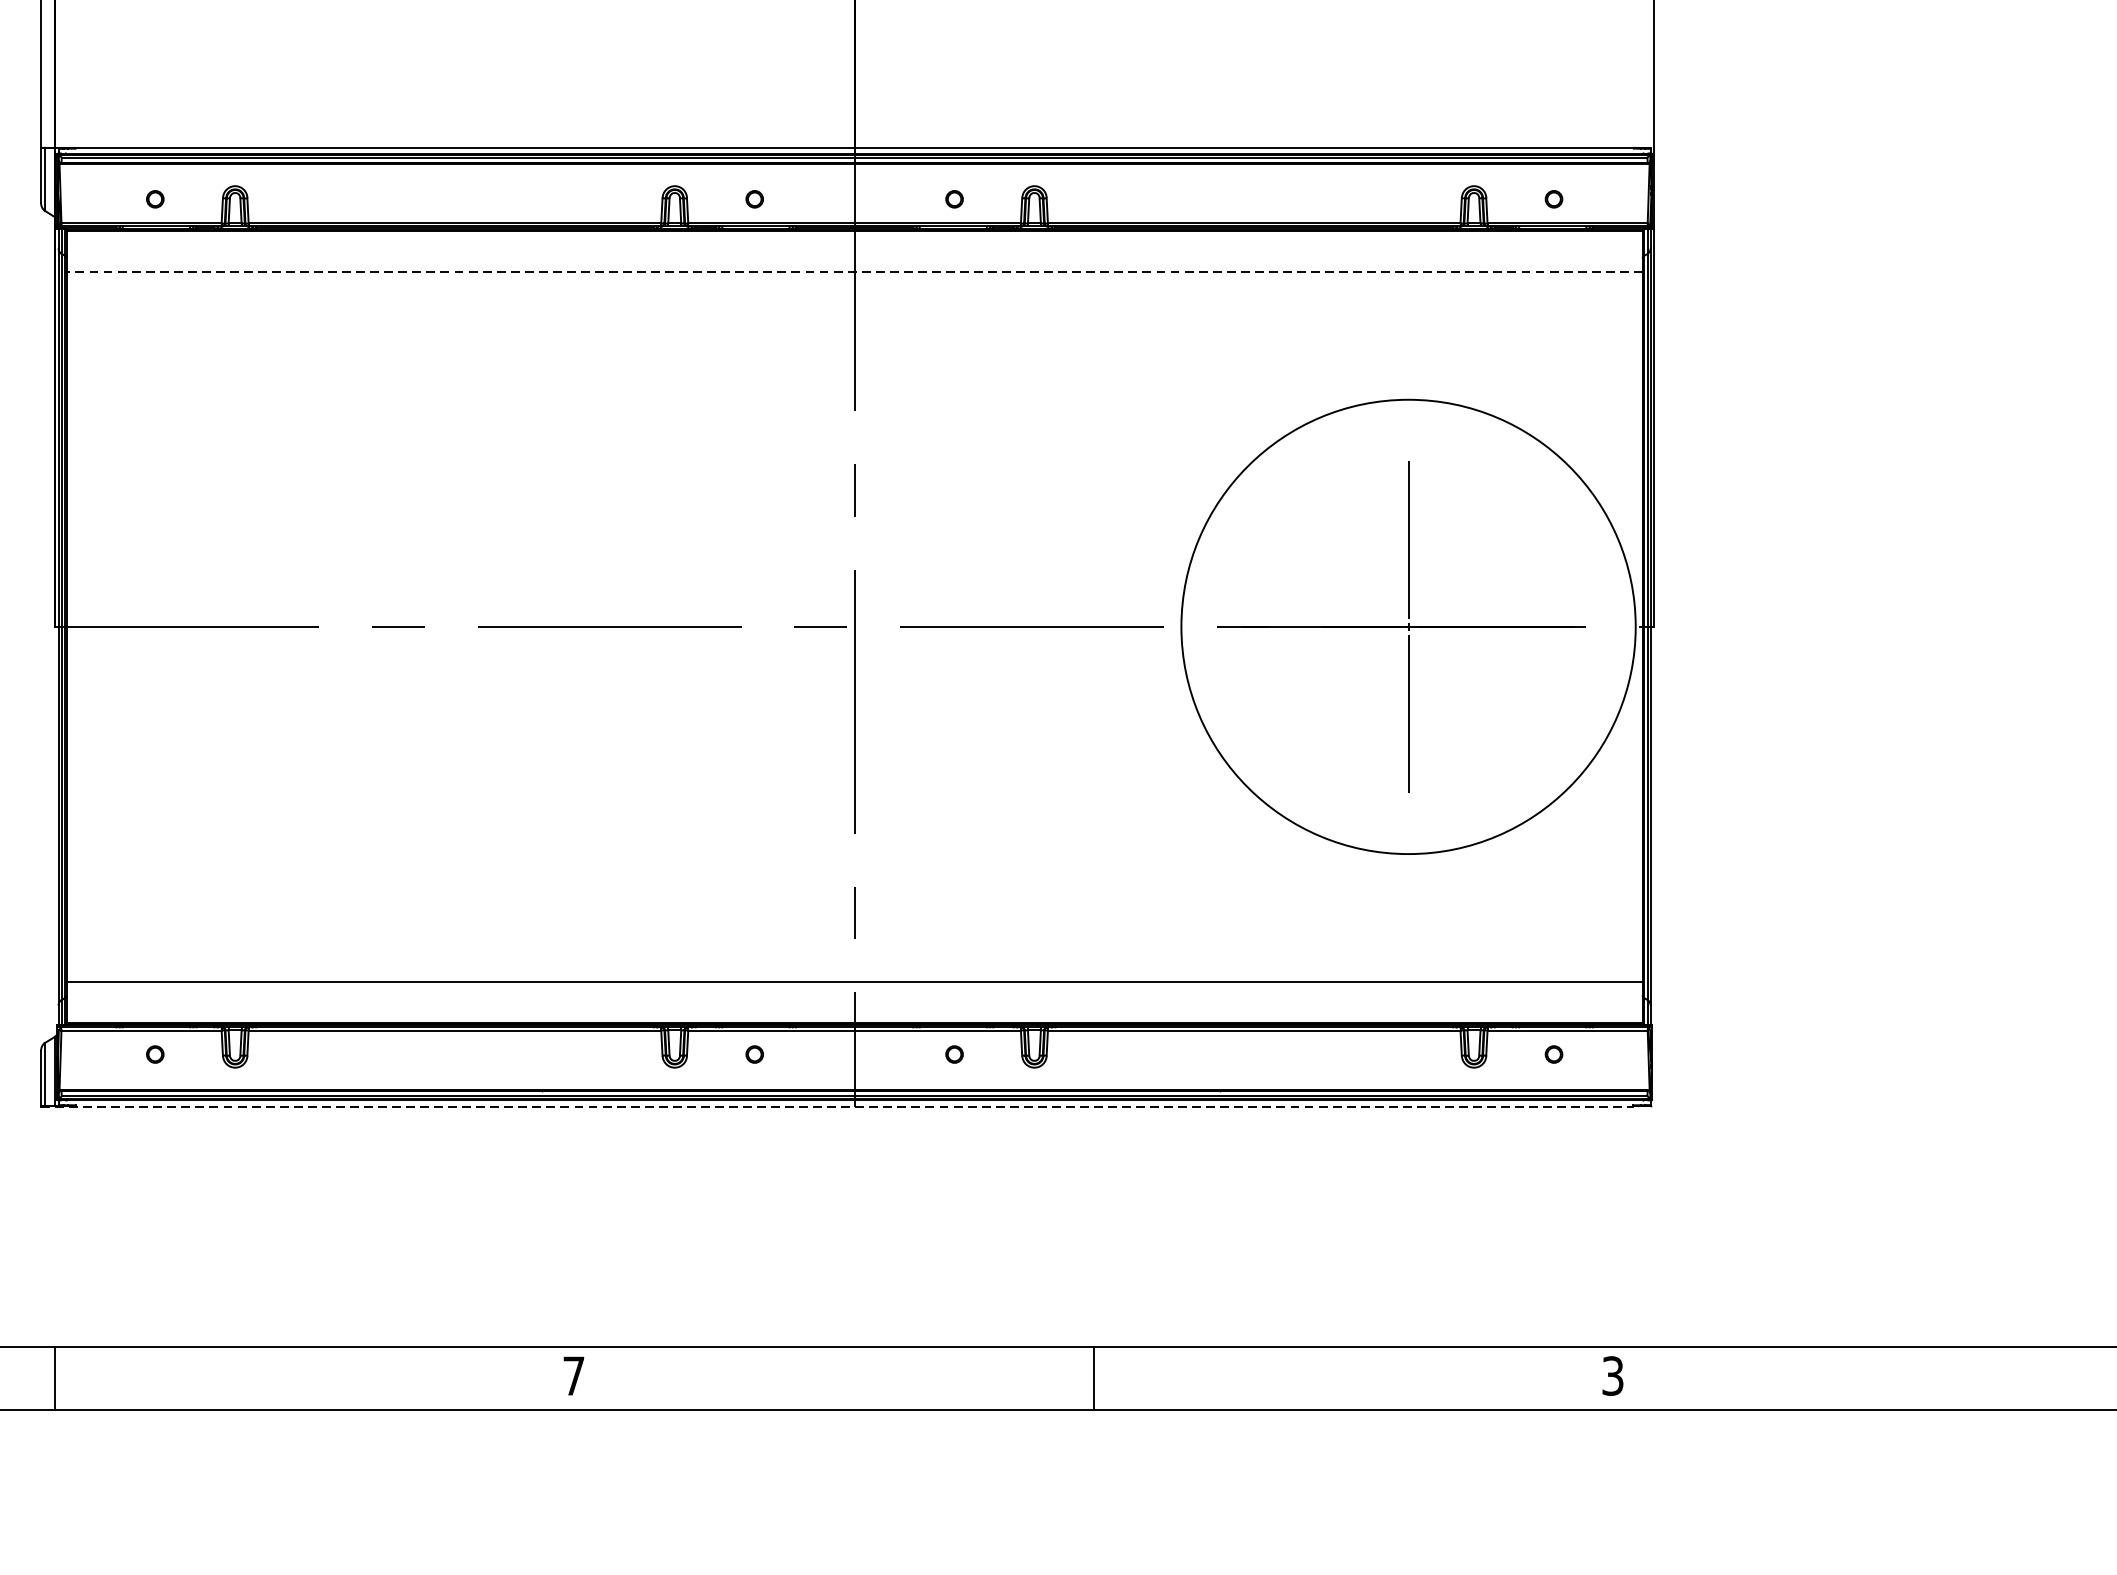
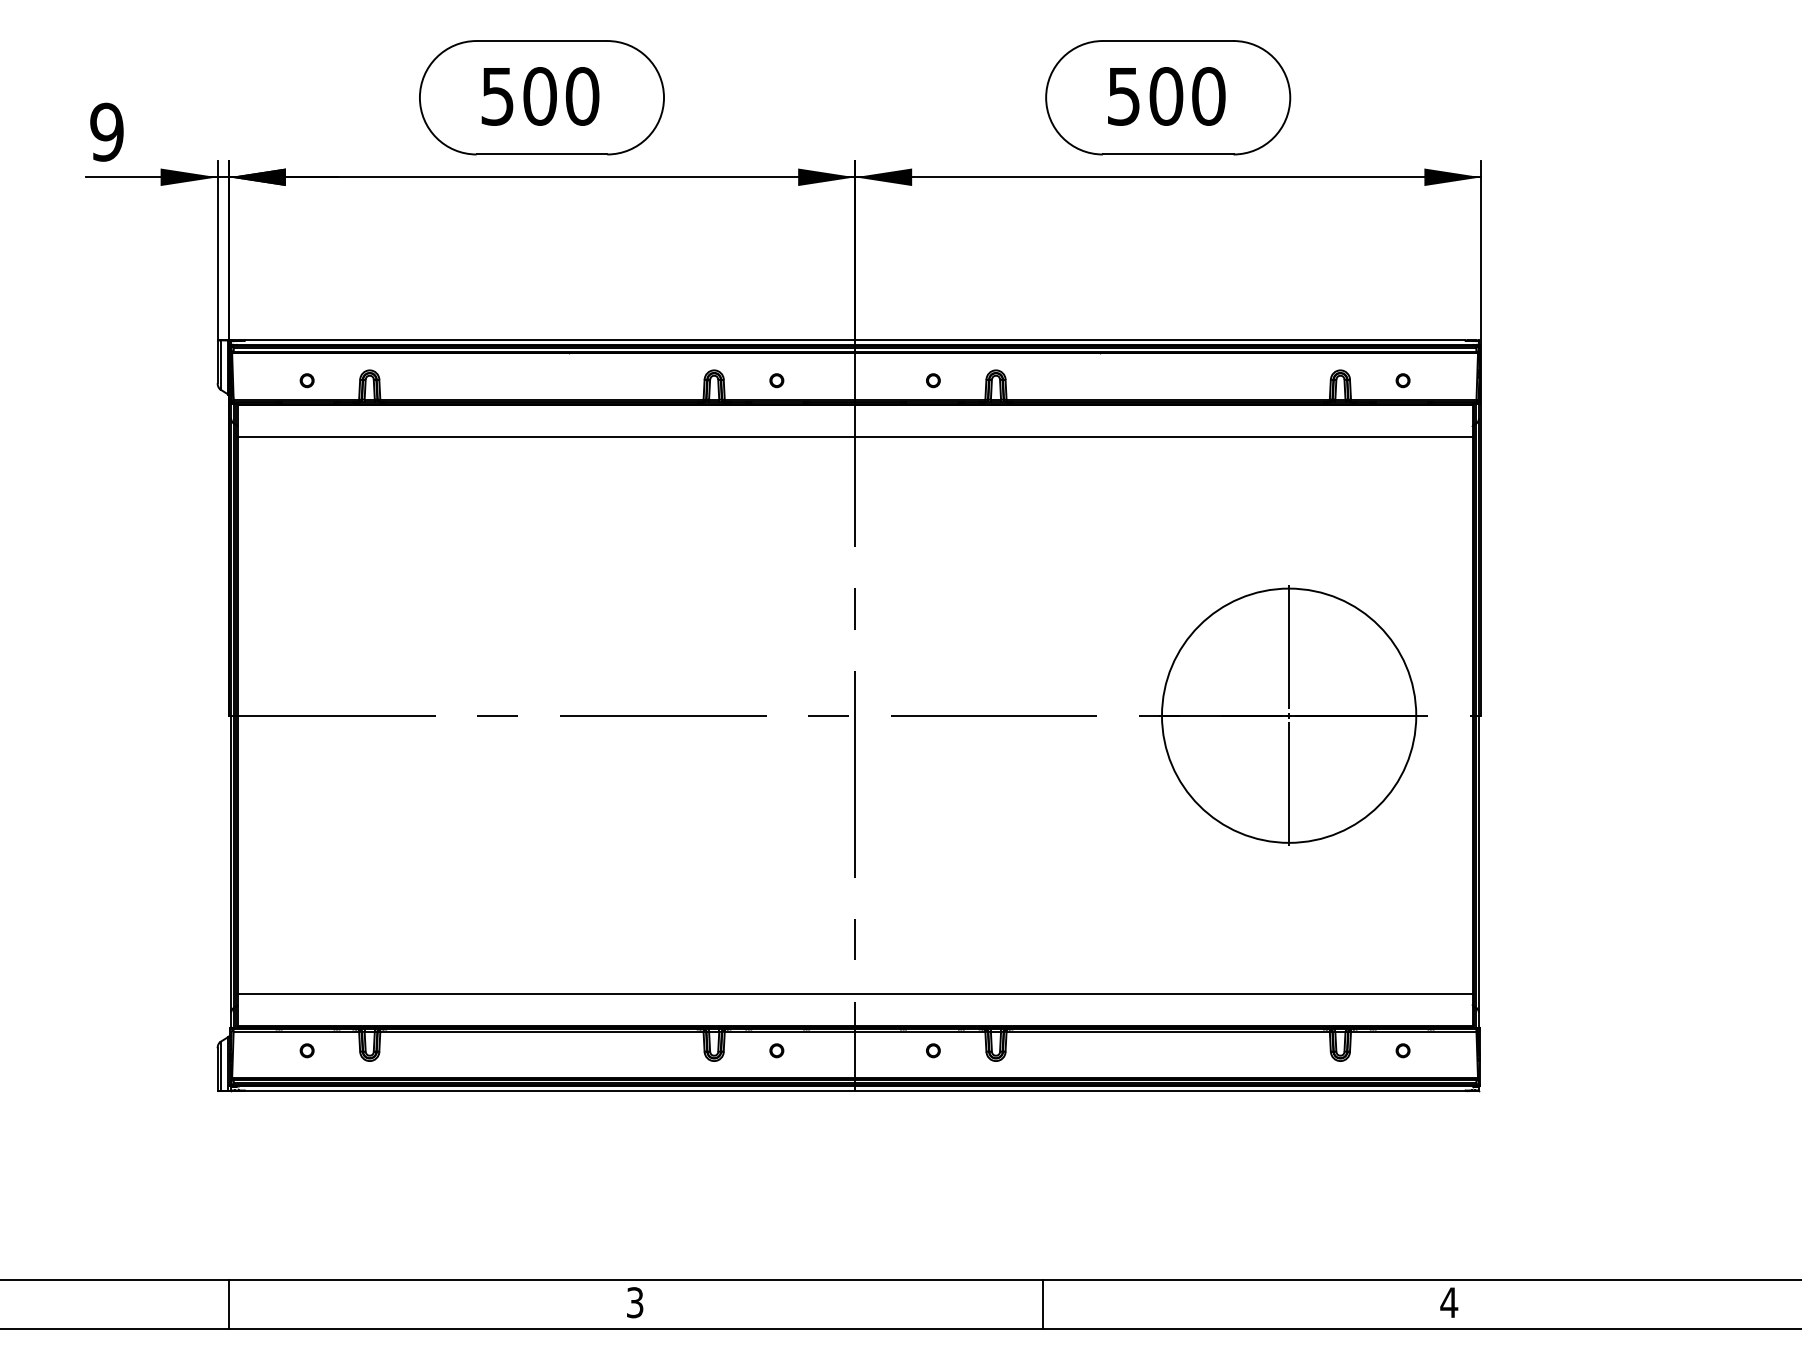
line: (853, 271) -> (854, 437), dashed -> solid
circle: (1409, 626) -> (1289, 715), size x0.71
line: (837, 1106) -> (841, 1091), dashed -> solid
text: (574, 1375) -> (635, 1302), 7 -> 3
text: (1613, 1375) -> (1449, 1302), 3 -> 4

